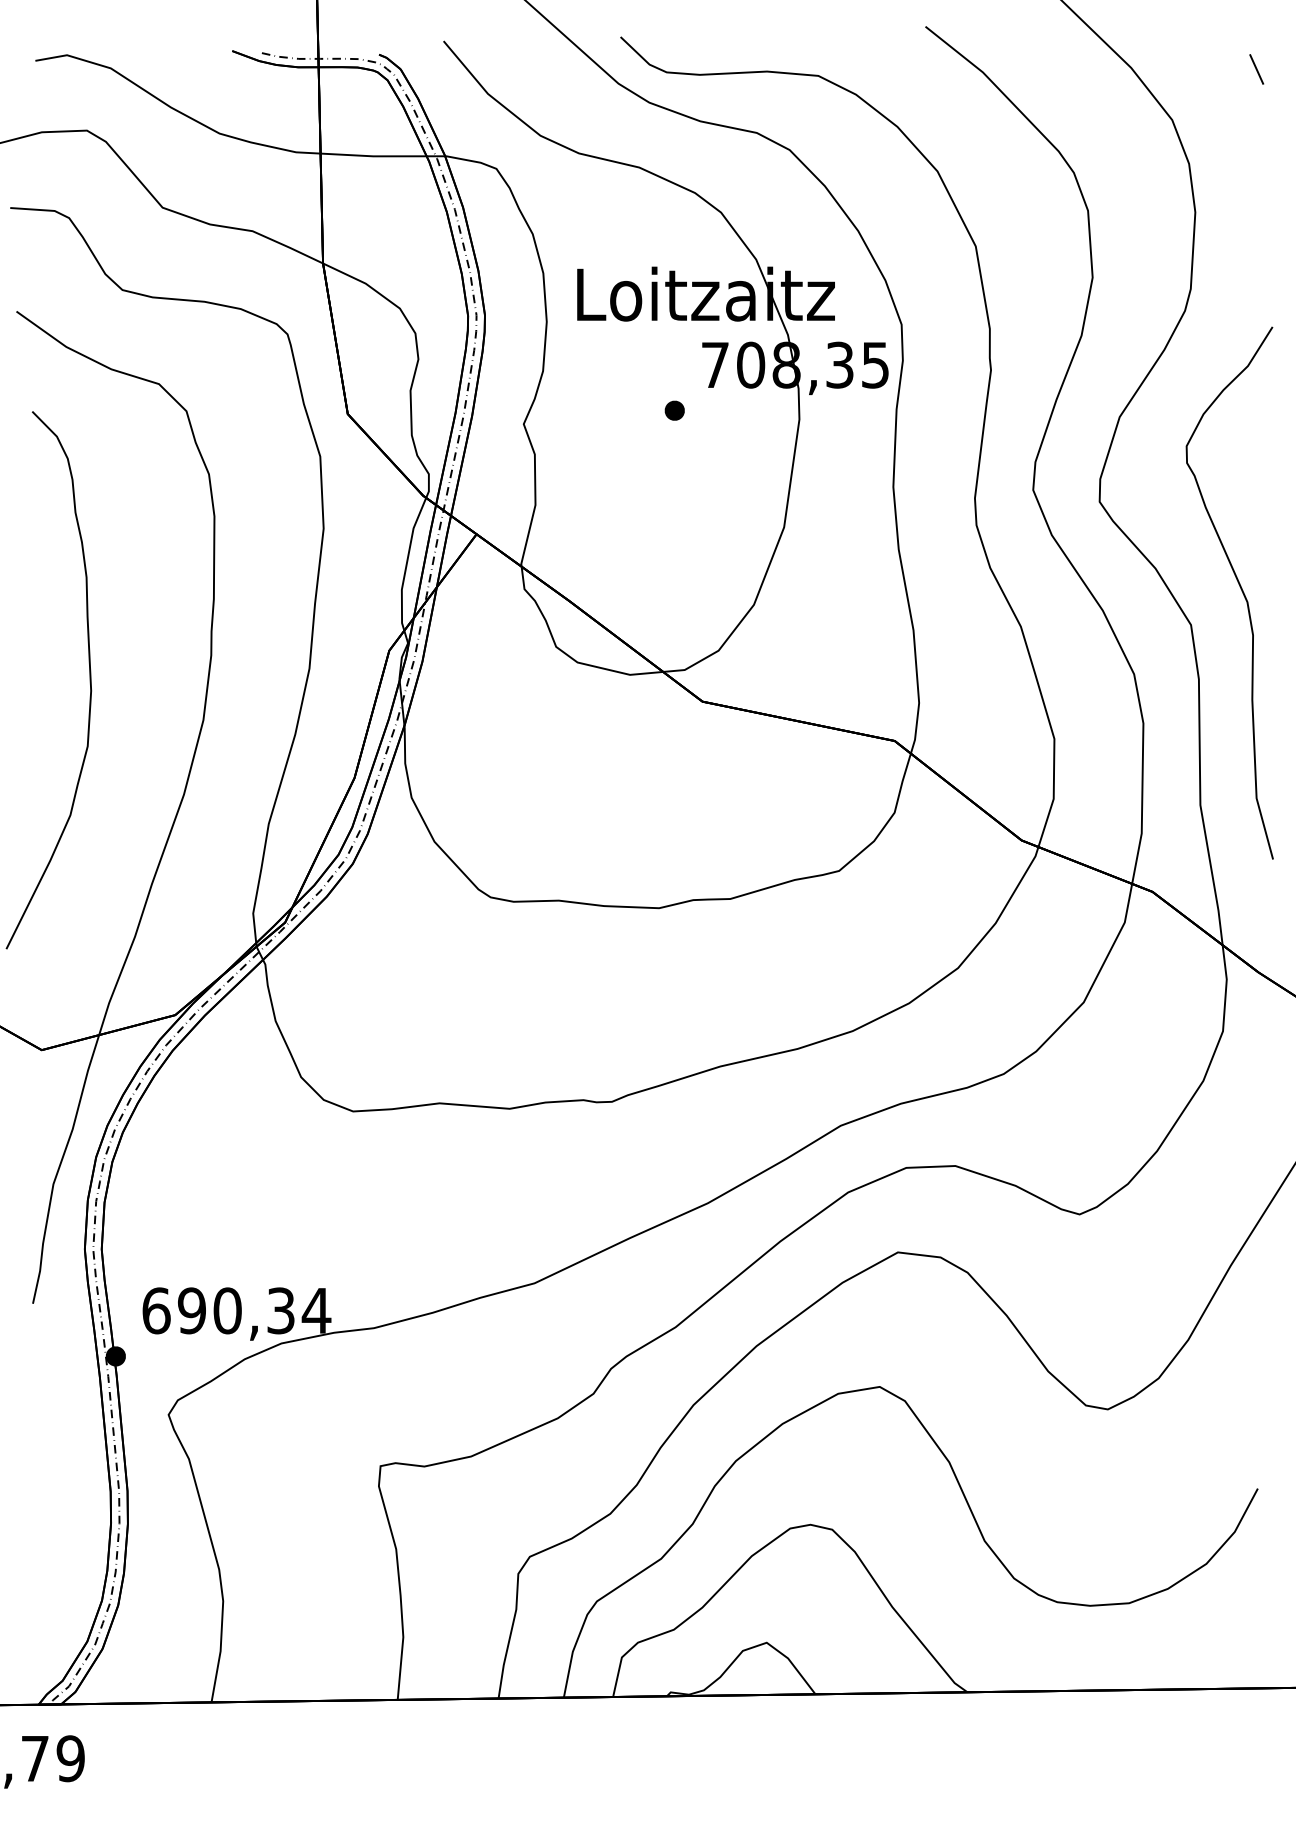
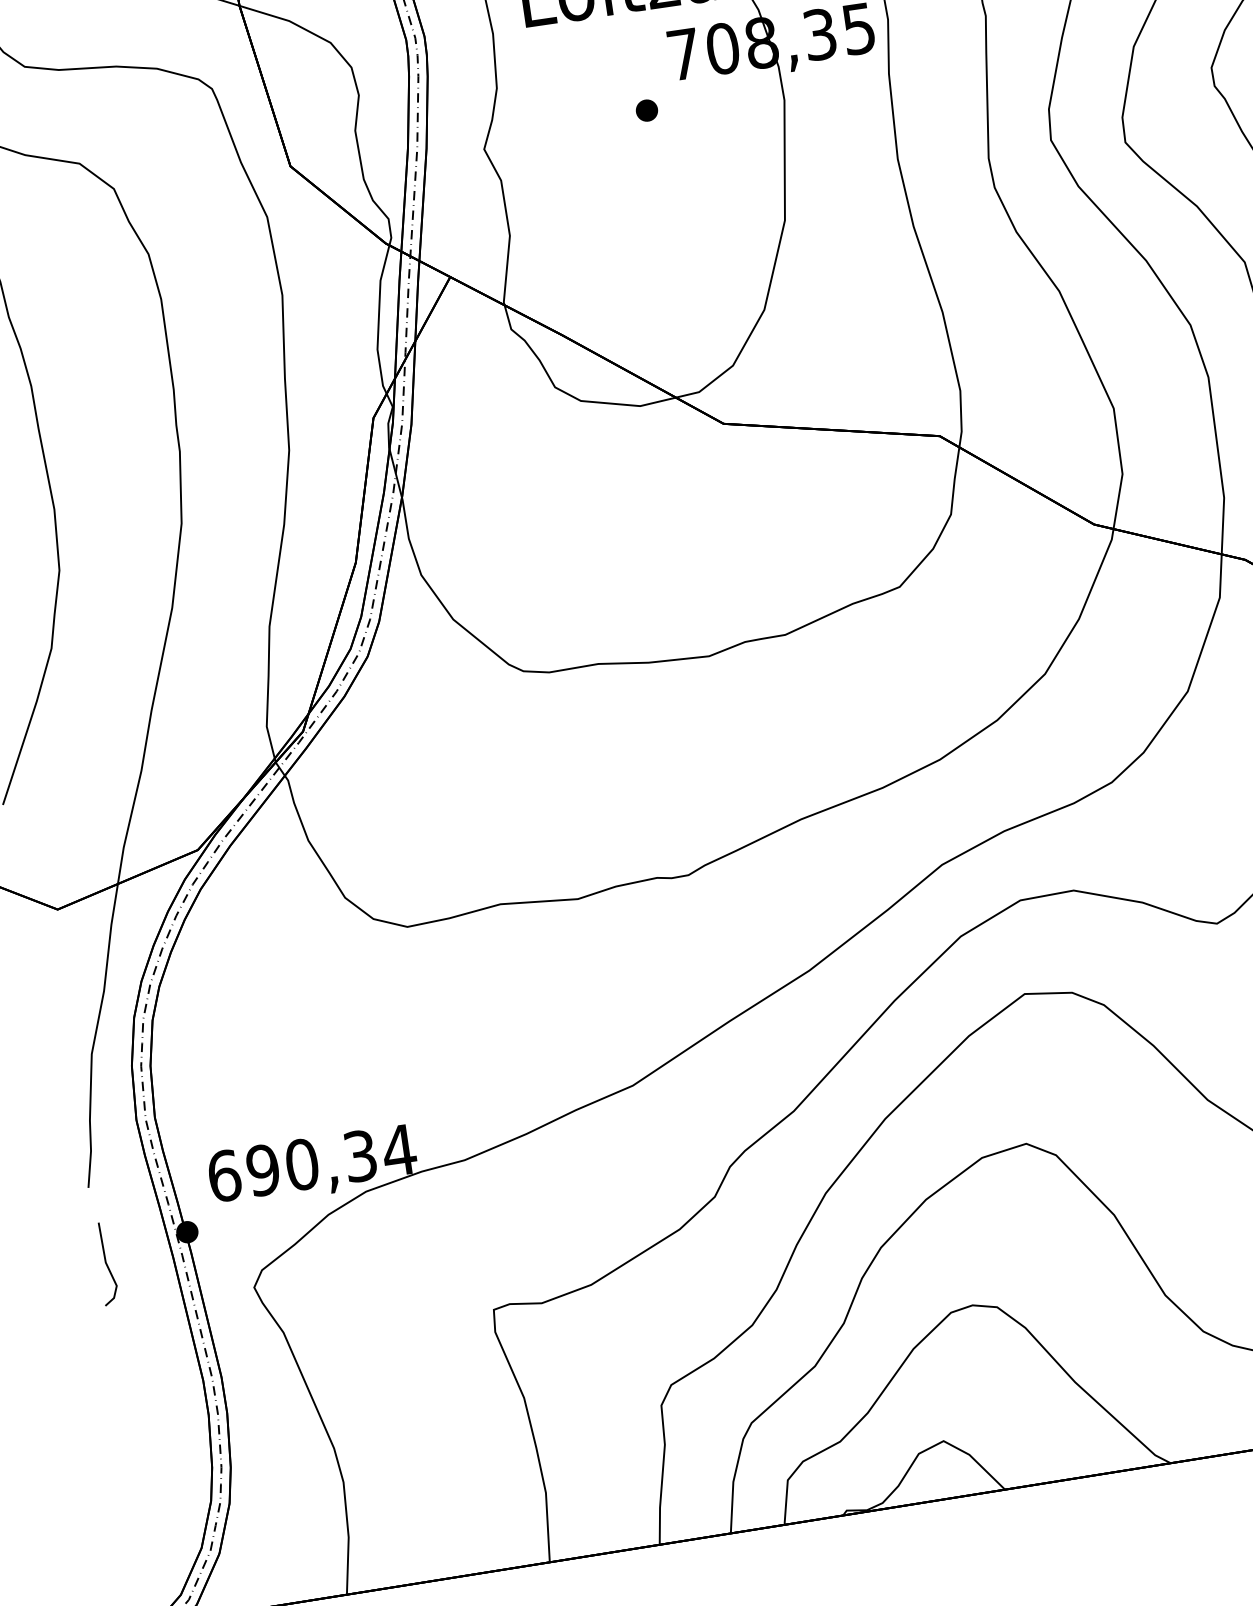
line: (39, 1374) -> (106, 1264), added

